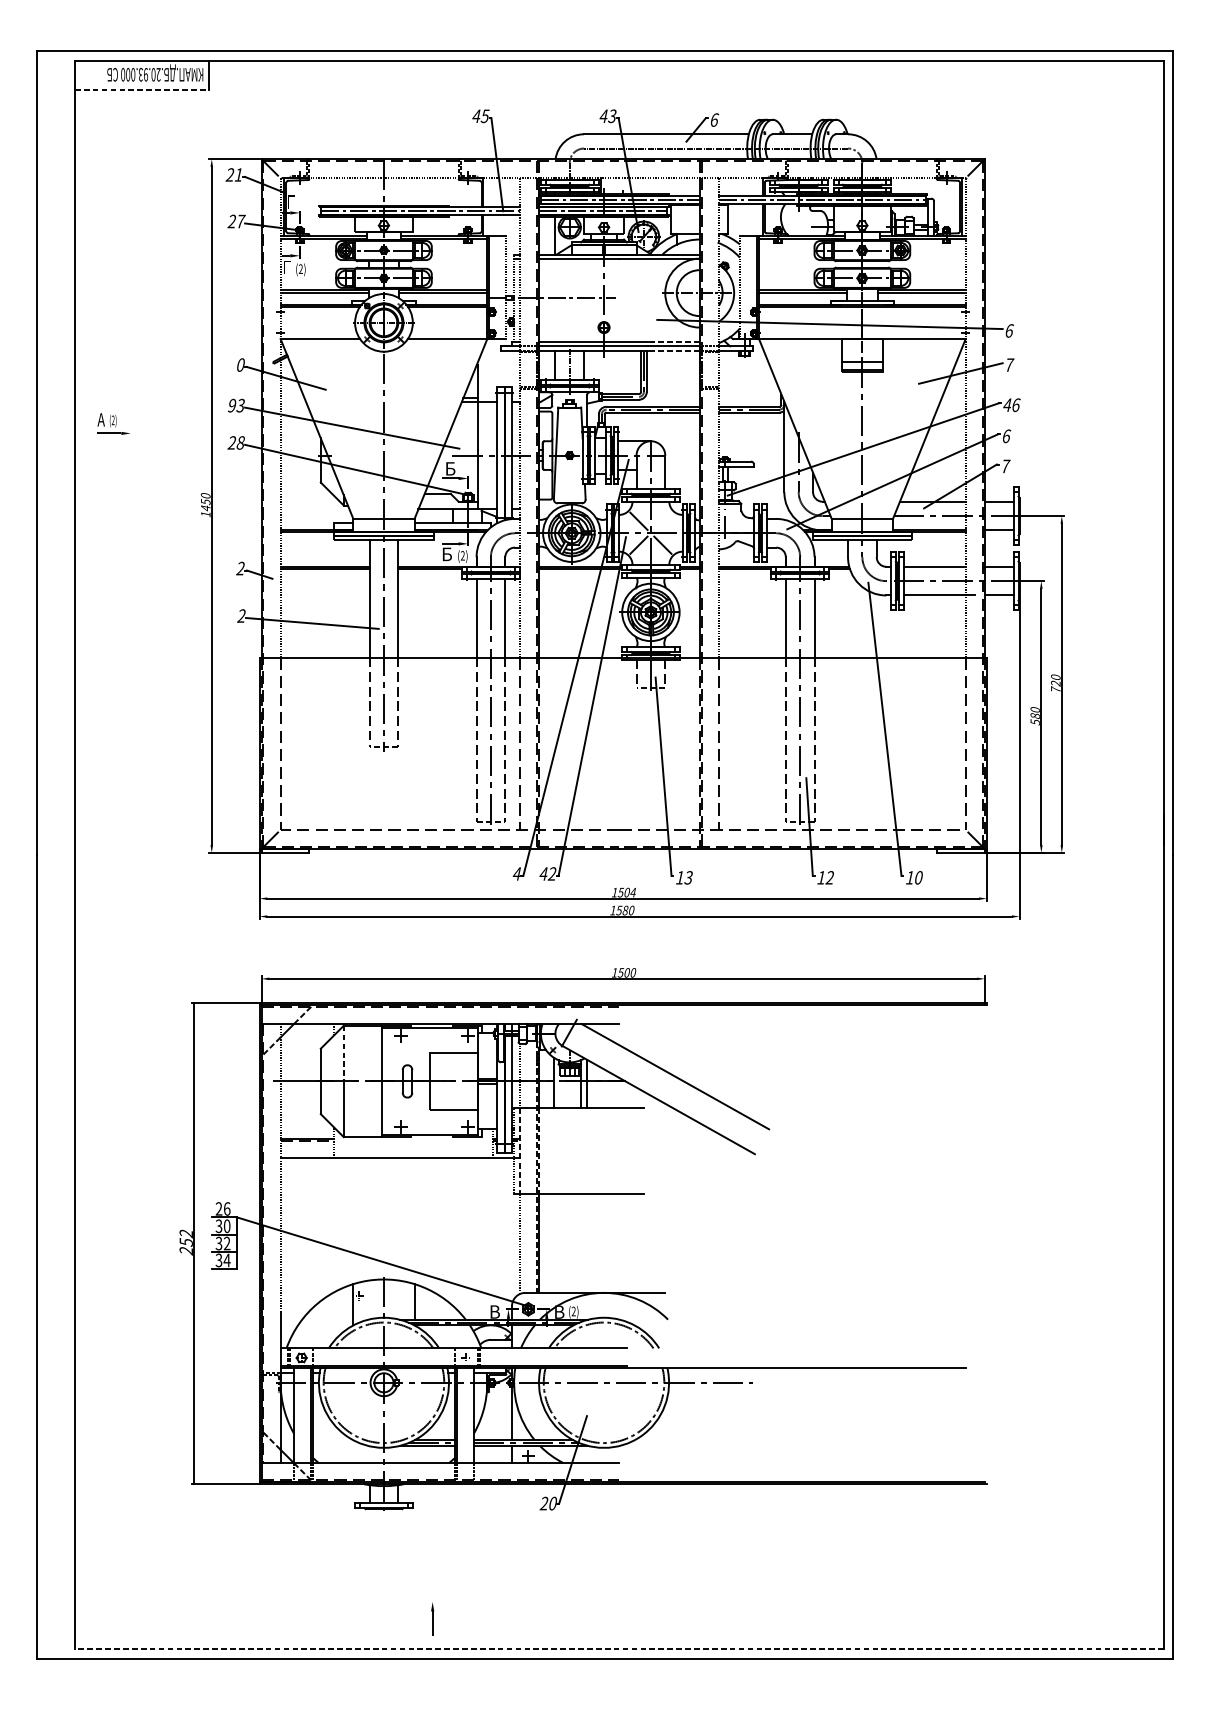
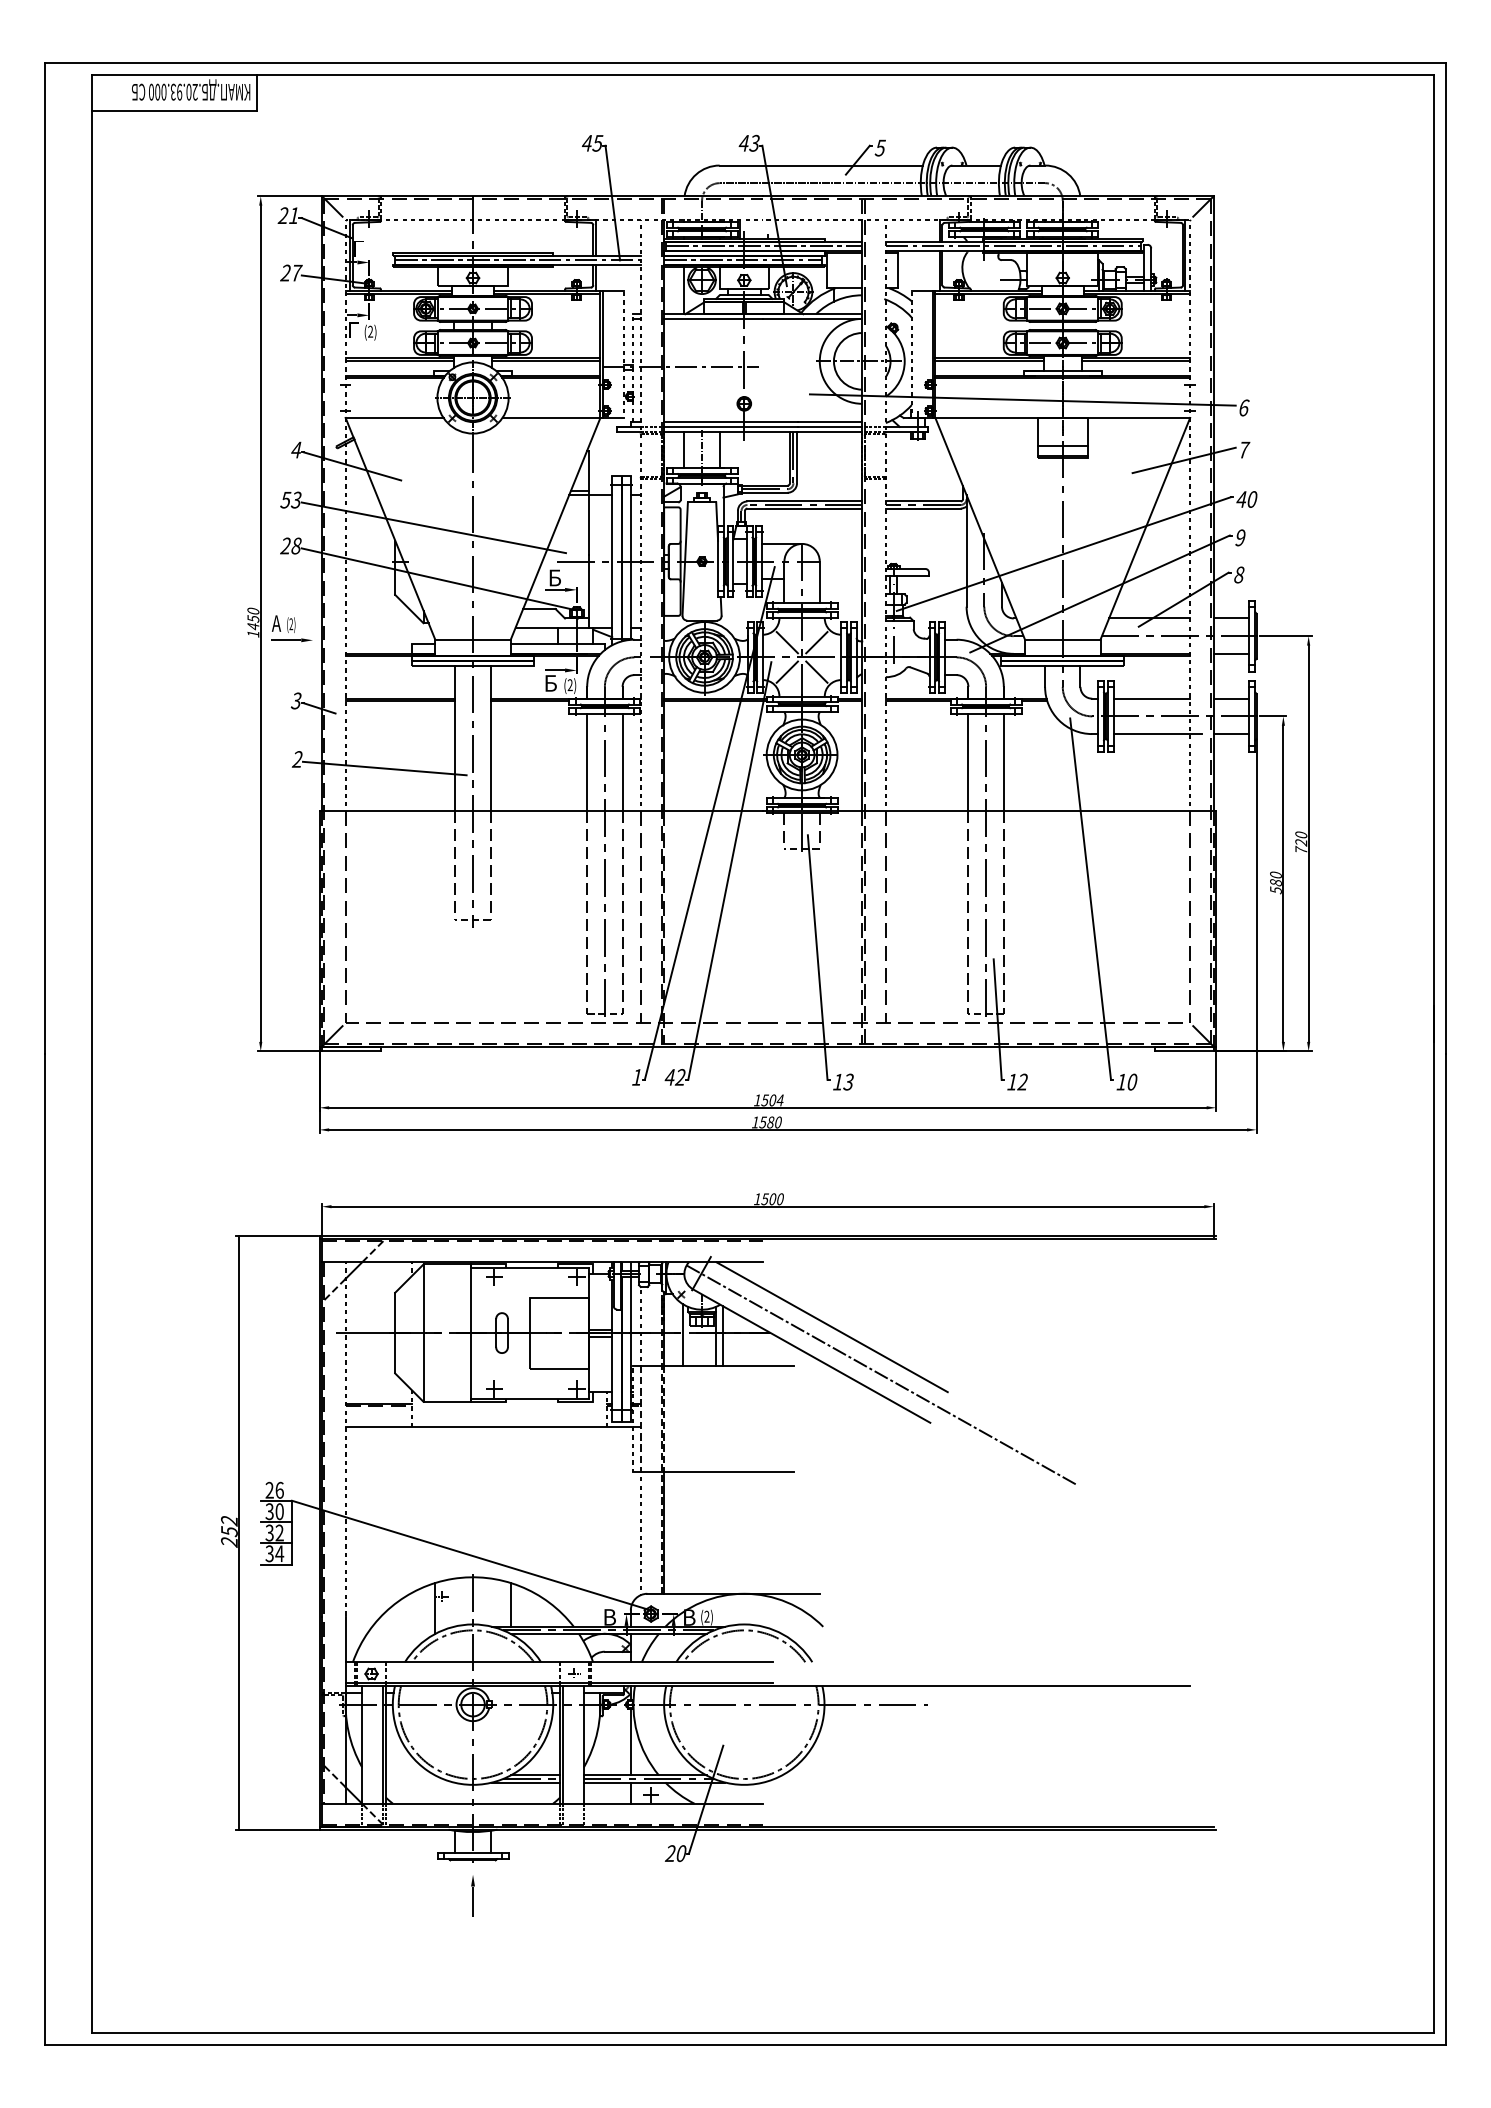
line: (141, 89) -> (174, 110), dashed -> solid
text: (714, 119) -> (880, 147), 6 -> 5
line: (673, 342) -> (829, 422), dashed -> solid
line: (673, 350) -> (829, 432), dashed -> solid
text: (240, 364) -> (296, 449), 0 -> 4
text: (231, 405) -> (285, 499), 93 -> 53
text: (1016, 405) -> (1252, 499), 46 -> 40
part: (113, 423) -> (291, 628), moved
text: (1006, 436) -> (1240, 537), 6 -> 9
text: (1005, 466) -> (1239, 574), 7 -> 8
line: (662, 521) -> (816, 642), added
text: (239, 569) -> (295, 701), 2 -> 3
text: (516, 874) -> (636, 1077), 4 -> 1
line: (343, 1054) -> (423, 1299), dashed -> solid
line: (716, 1115) -> (882, 1375), added
part: (432, 1618) -> (472, 1895), moved
line: (618, 1648) -> (762, 2032), dashed -> solid

